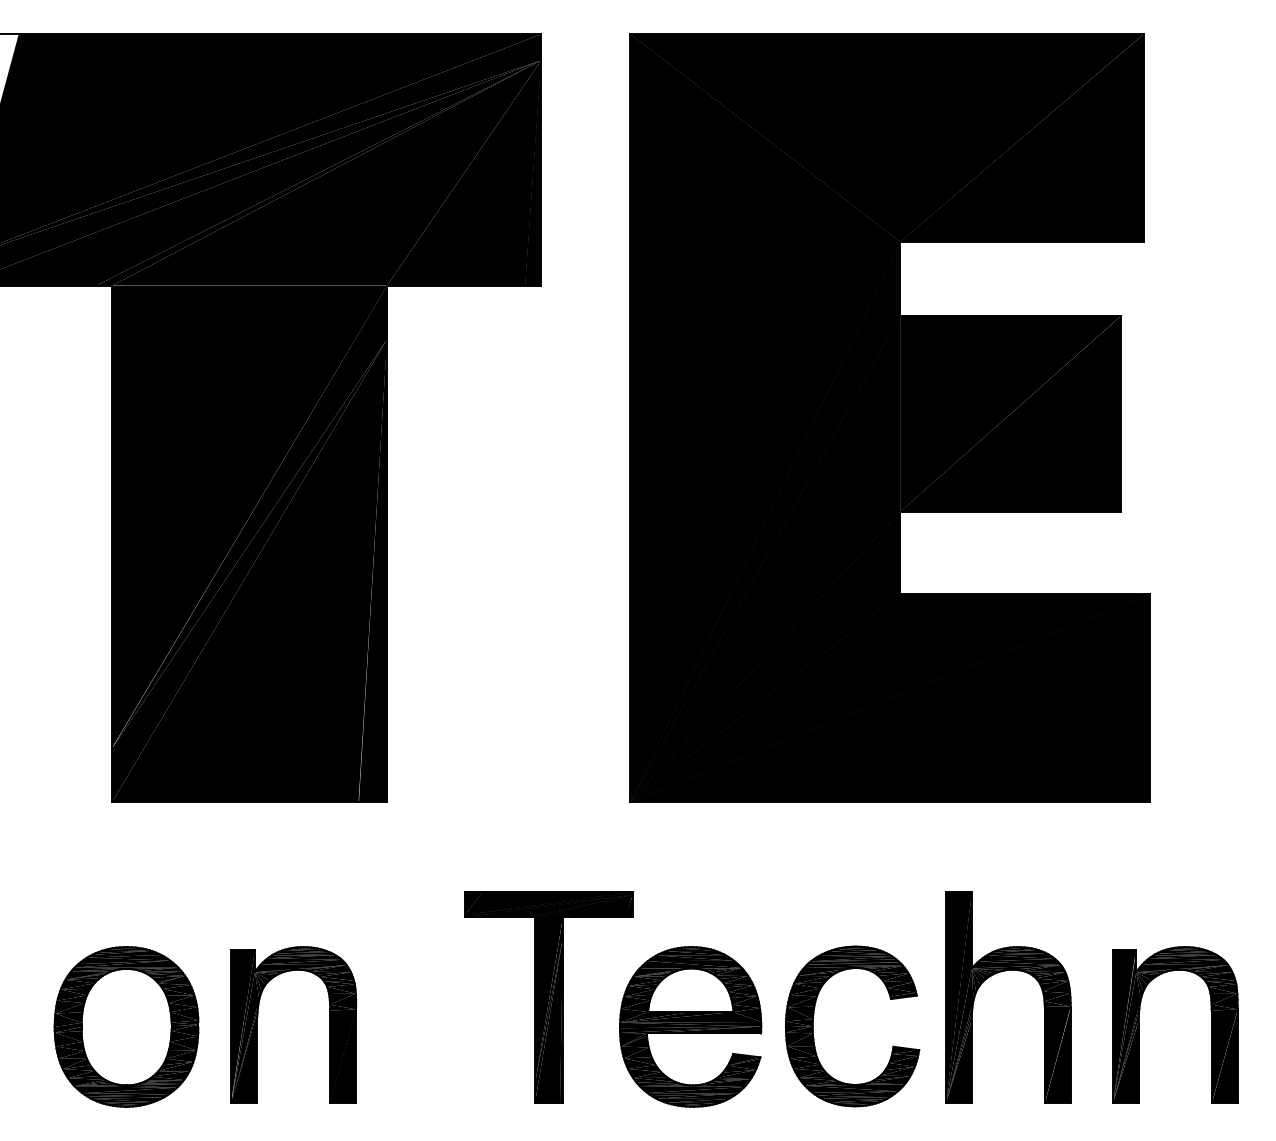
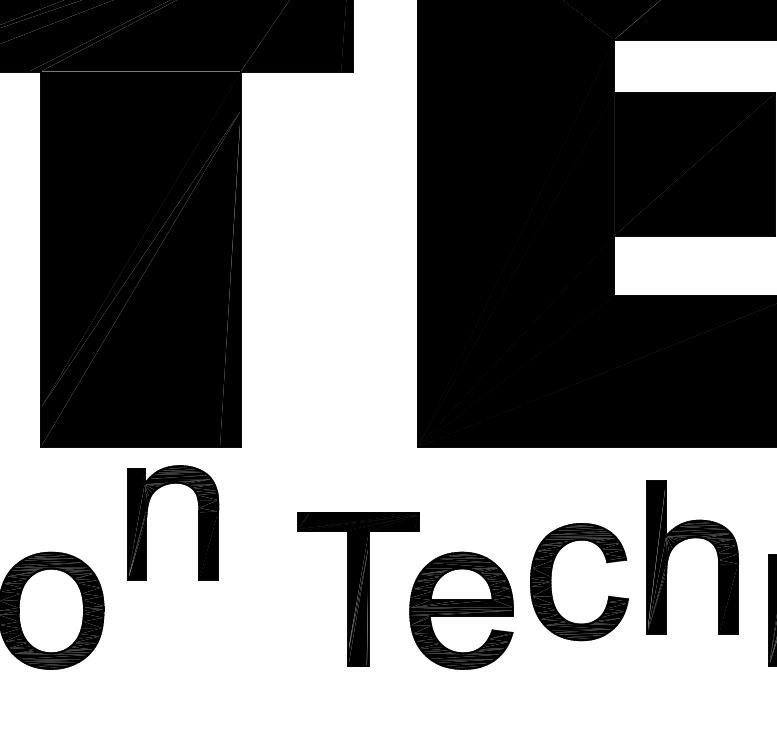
part: (1001, 972) -> (687, 539), moved
part: (258, 1017) -> (147, 517), moved
part: (813, 1026) -> (551, 582), moved

